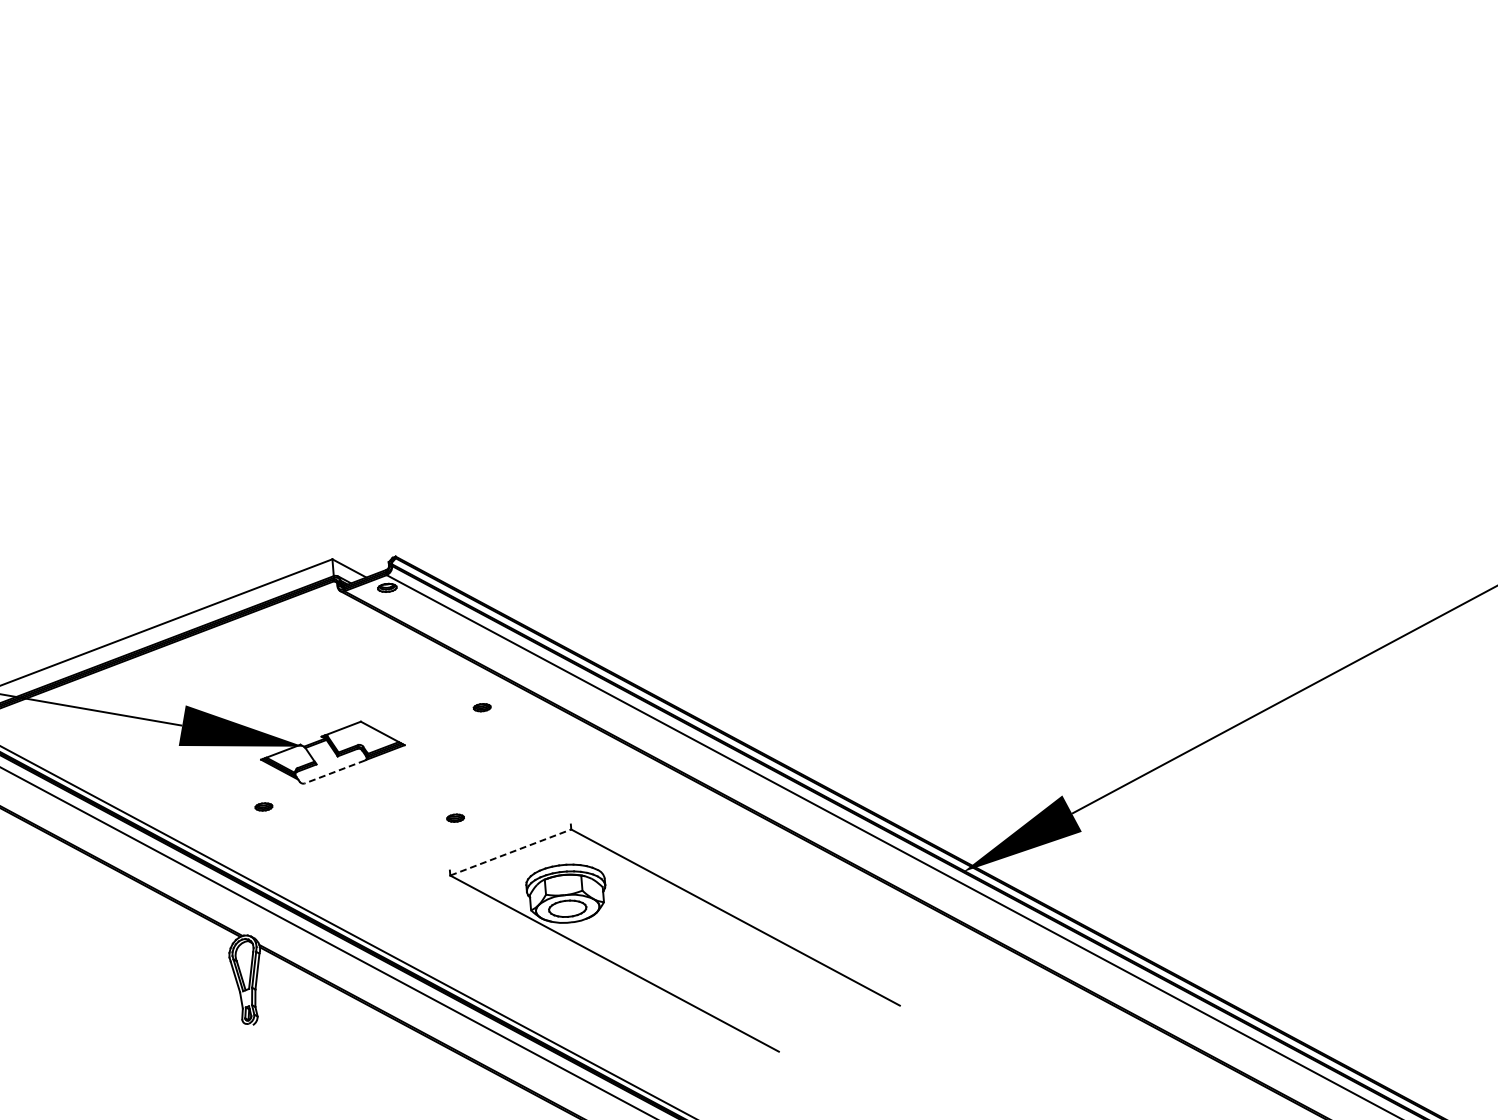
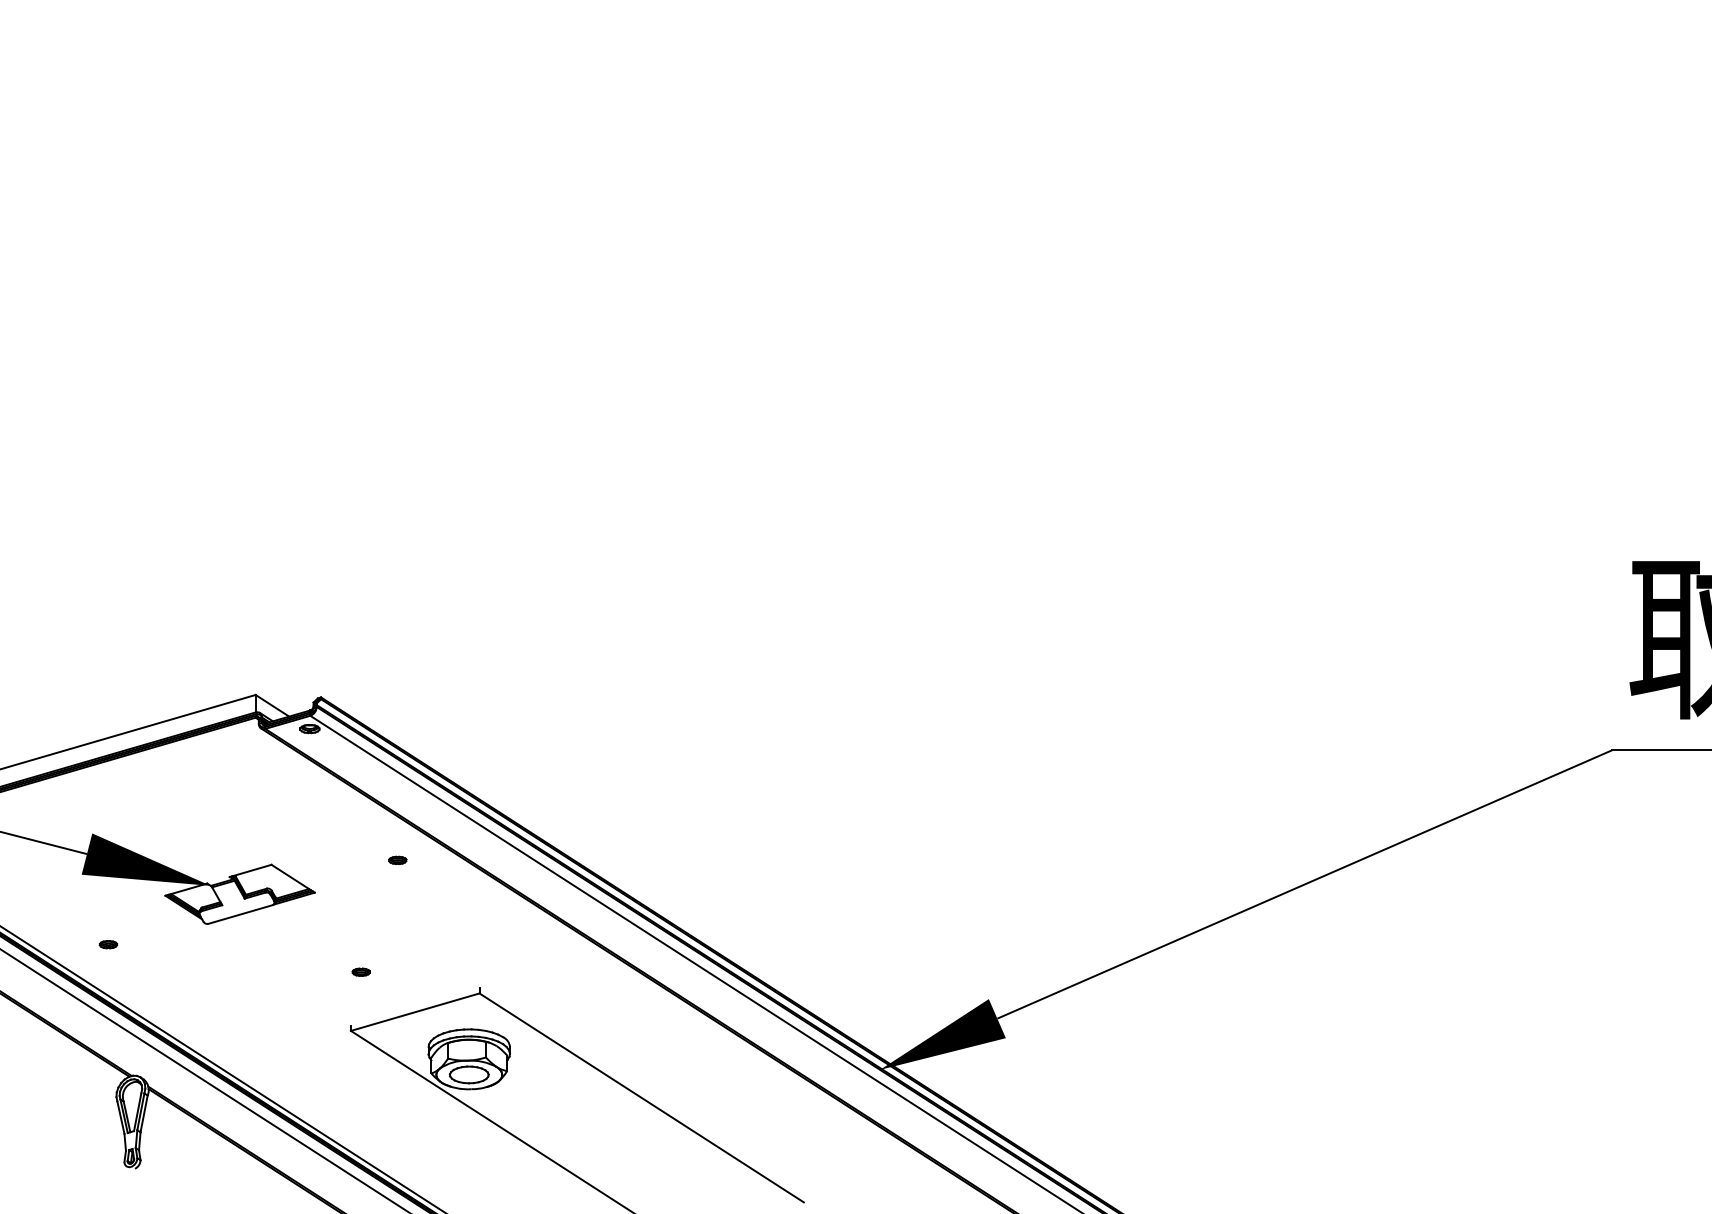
line: (334, 771) -> (240, 914), dashed -> solid
part: (263, 806) -> (108, 944), moved
line: (511, 852) -> (415, 1012), dashed -> solid

